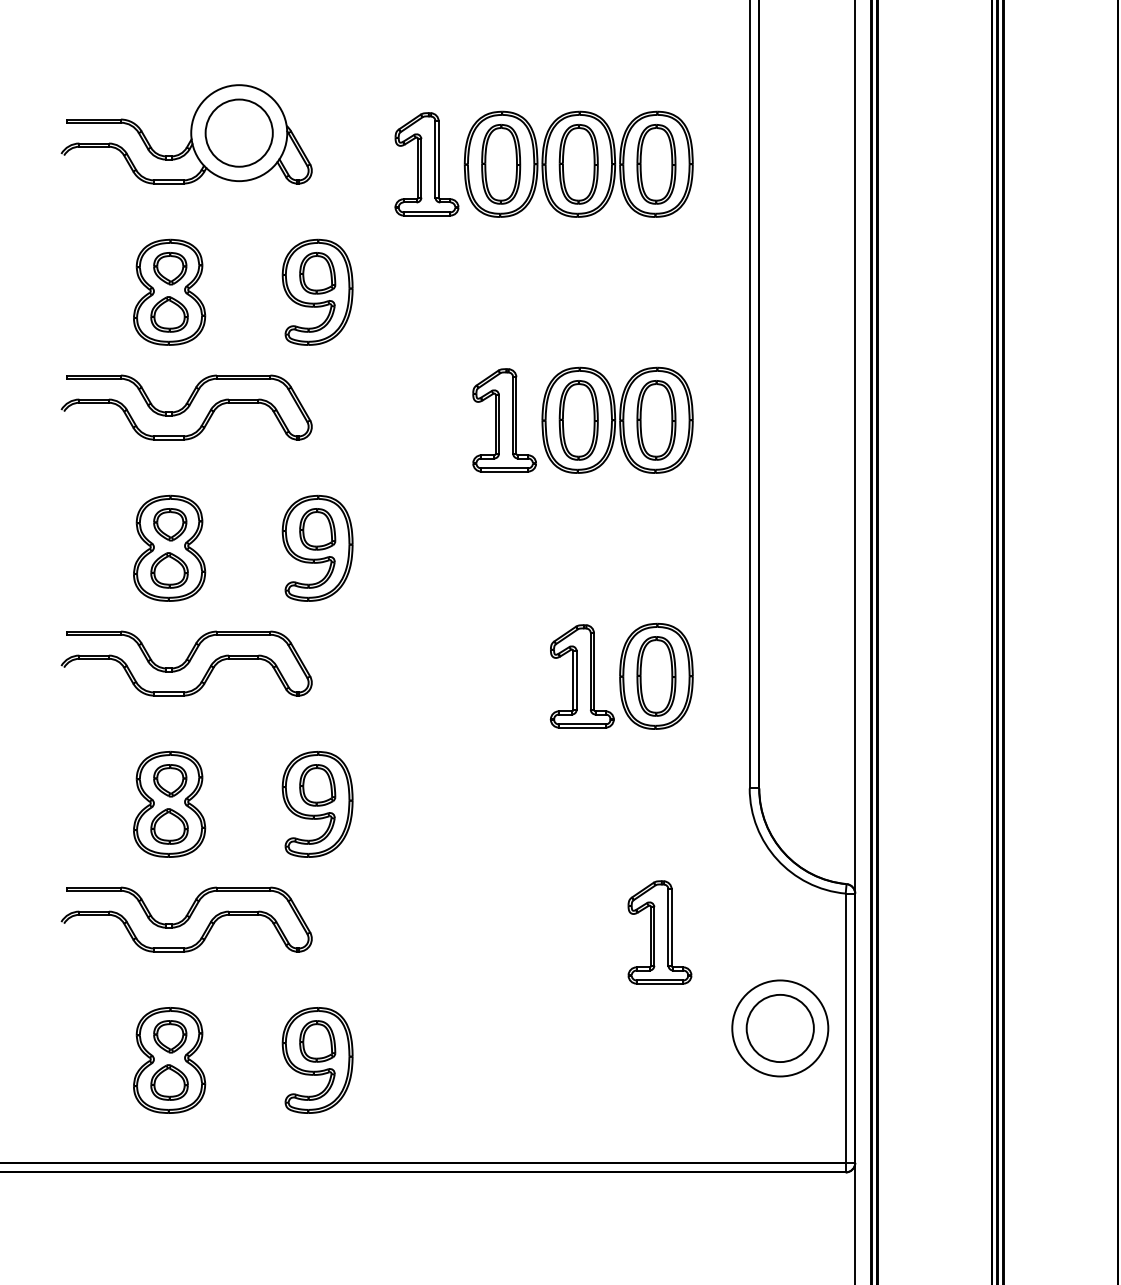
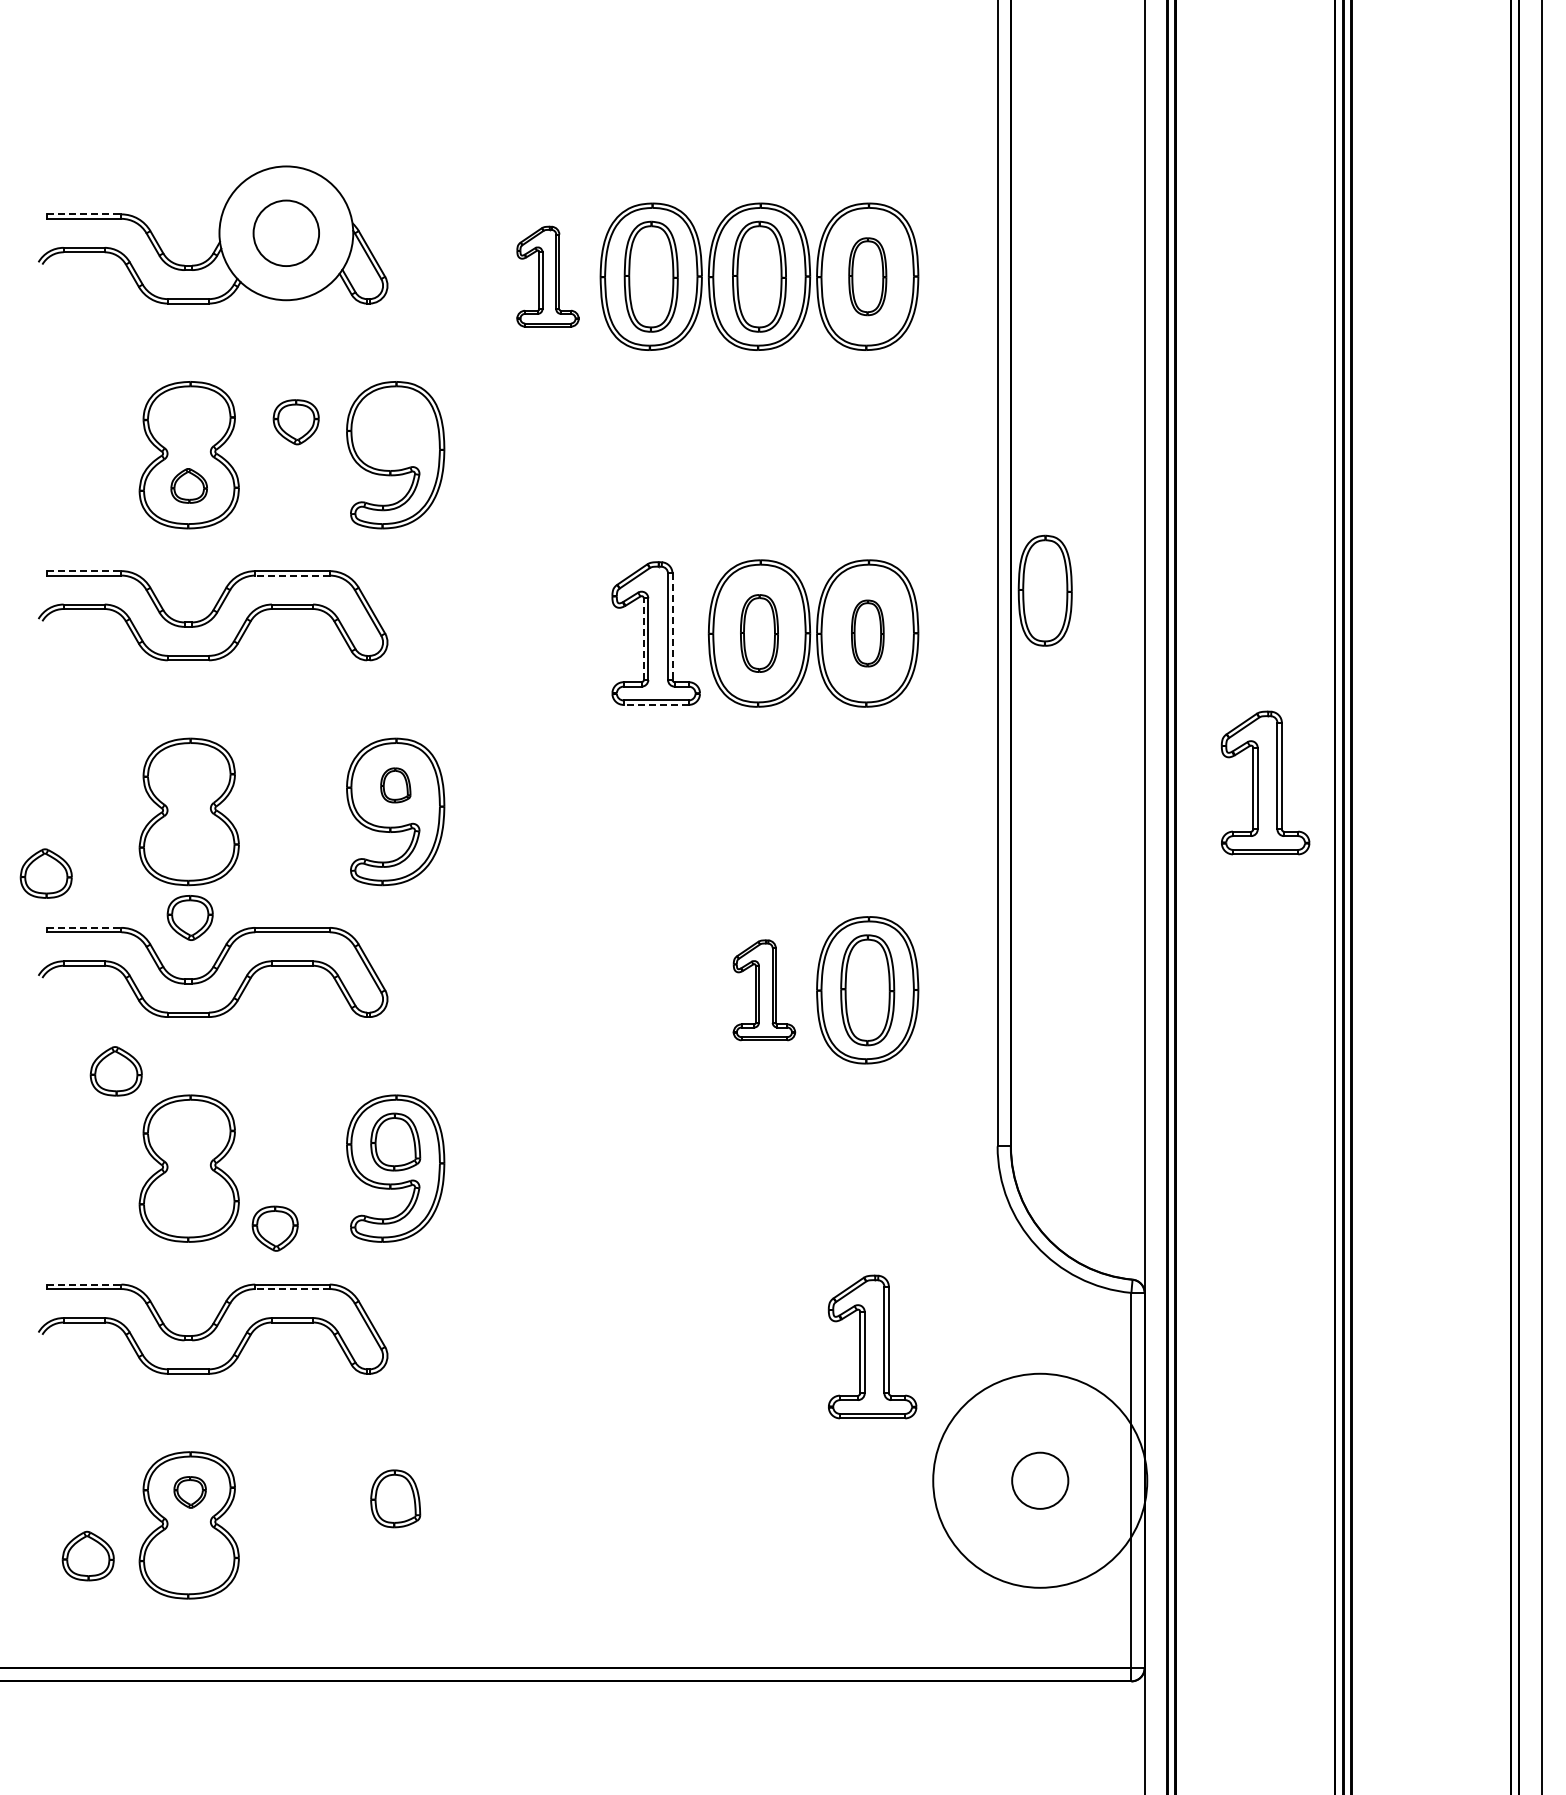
line: (94, 119) -> (84, 214), solid -> dashed
circle: (239, 133) -> (286, 233), size x0.7
part: (426, 164) -> (547, 276), size x0.7
part: (656, 164) -> (867, 276), size x0.7
part: (169, 268) -> (295, 422), moved
part: (317, 273) -> (395, 428), removed
part: (169, 314) -> (188, 485), size x0.7
line: (94, 375) -> (84, 571), solid -> dashed
line: (243, 378) -> (292, 575), solid -> dashed
part: (783, 389) -> (1044, 590), added
line: (516, 416) -> (672, 627), solid -> dashed
part: (578, 420) -> (759, 633), size x0.7
part: (656, 420) -> (867, 633), size x0.6
line: (495, 424) -> (643, 639), solid -> dashed
line: (504, 471) -> (656, 704), solid -> dashed
part: (169, 524) -> (189, 917), moved
part: (941, 527) -> (1265, 782), added
part: (317, 529) -> (395, 785), size x0.6
part: (169, 570) -> (45, 873), moved
line: (94, 631) -> (84, 927), solid -> dashed
part: (582, 676) -> (764, 990), size x0.7
part: (169, 780) -> (274, 1228), moved
part: (169, 826) -> (115, 1071), moved
line: (94, 887) -> (84, 1284), solid -> dashed
line: (243, 891) -> (292, 1289), solid -> dashed
circle: (780, 1028) -> (1040, 1480), size x0.6
circle: (780, 1028) -> (1040, 1480), size x1.6
part: (169, 1036) -> (189, 1492), size x0.7
part: (317, 1060) -> (395, 1525), removed
part: (169, 1082) -> (87, 1555), moved

